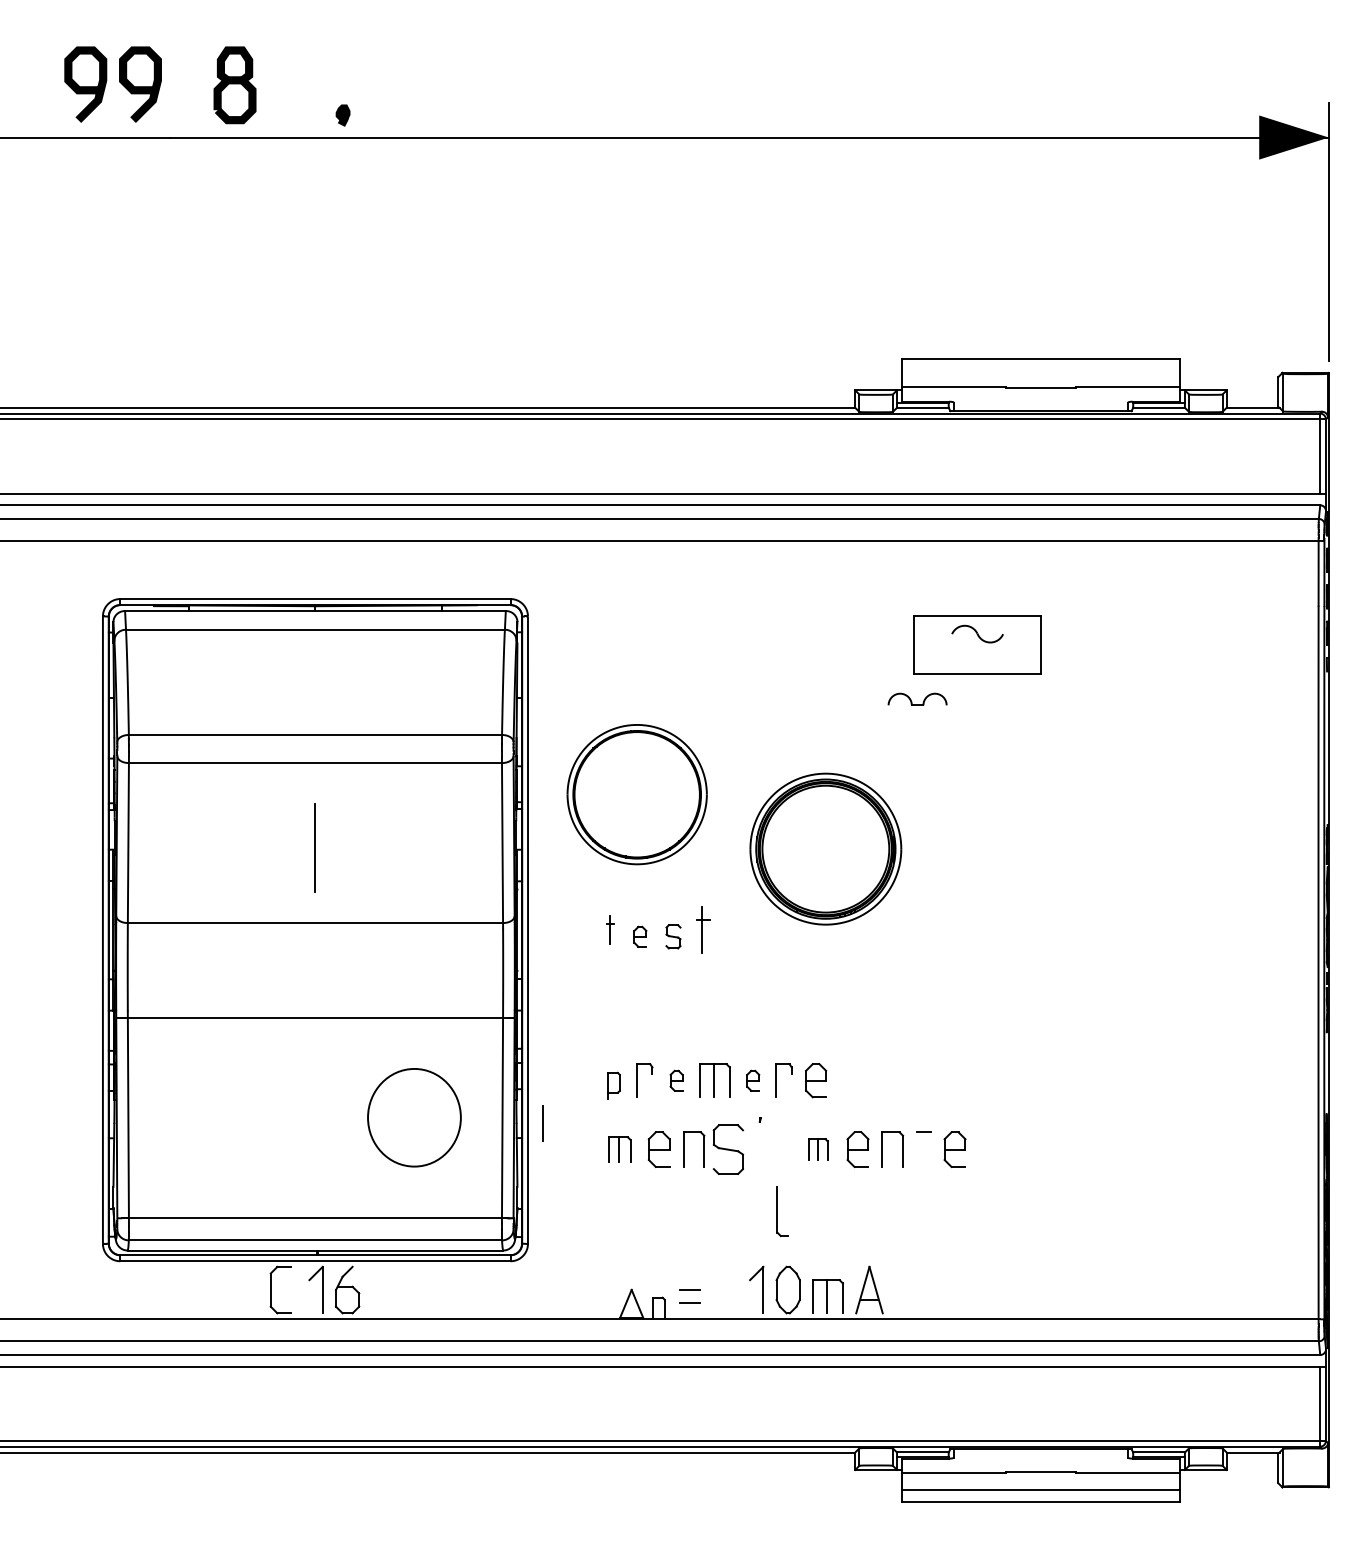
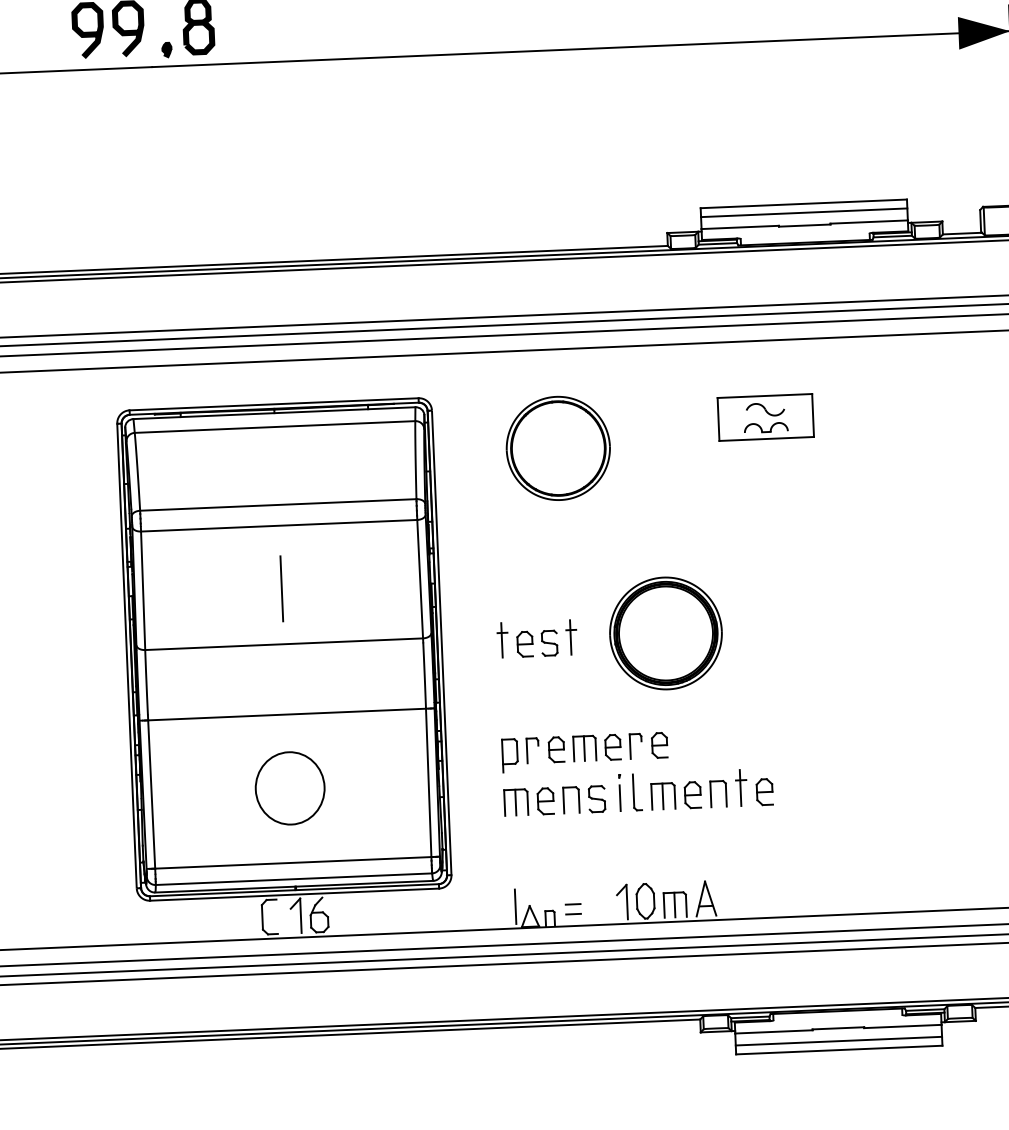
part: (342, 115) -> (166, 50), moved
line: (1040, 370) -> (803, 212), added
part: (917, 698) -> (766, 427), moved
part: (636, 794) -> (557, 448), moved
part: (825, 848) -> (665, 633), moved
part: (610, 929) -> (502, 639), size x1.67
part: (640, 936) -> (525, 644), size x1.67
part: (673, 936) -> (549, 643), size x1.43
part: (676, 1080) -> (556, 749), size x1.67
part: (753, 1080) -> (613, 747), size x1.67
part: (613, 1085) -> (509, 755), size x1.67
part: (414, 1117) -> (290, 788), moved
line: (542, 1123) -> (619, 798), moved
line: (922, 1142) -> (740, 787), added
part: (619, 1149) -> (516, 802), size x1.43
part: (728, 1149) -> (597, 799), size x0.71
part: (818, 1149) -> (663, 796), size x1.67
part: (782, 1211) -> (637, 792), moved
line: (612, 1289) -> (515, 906), added

